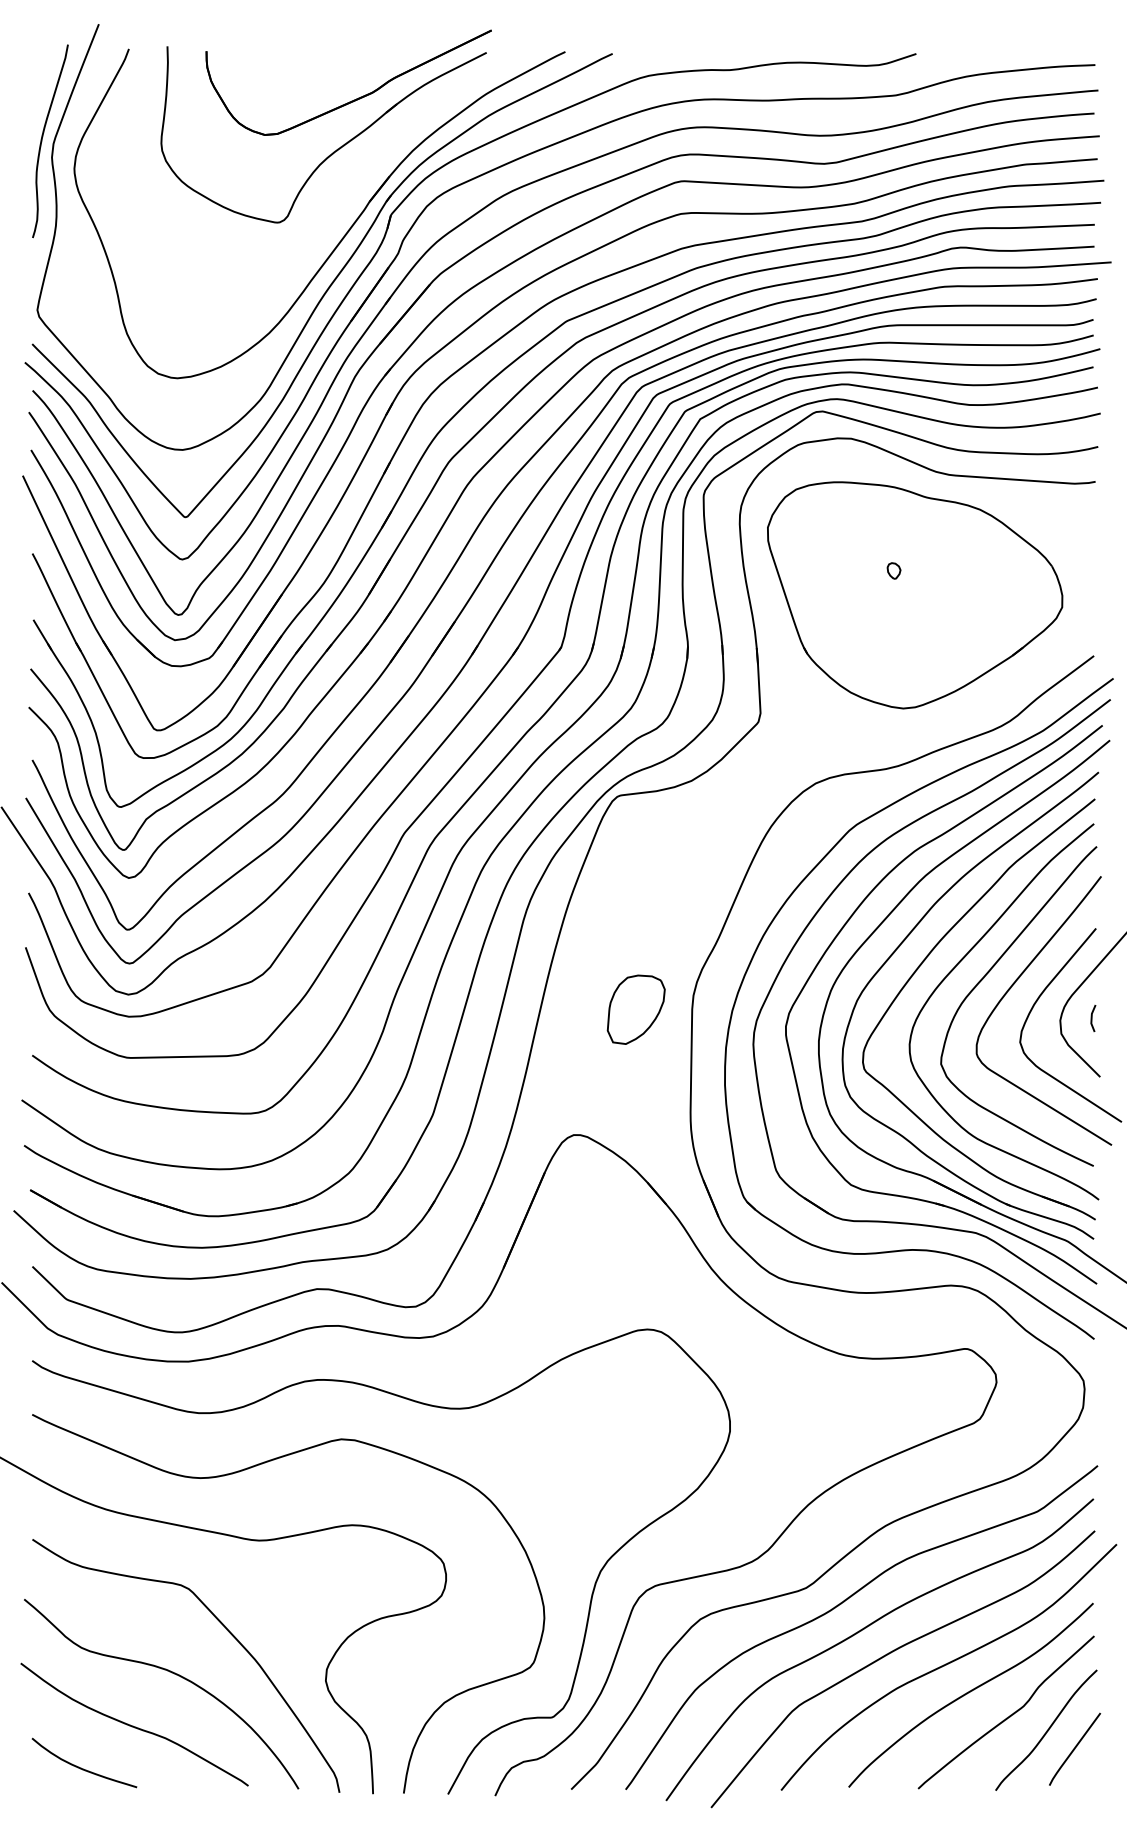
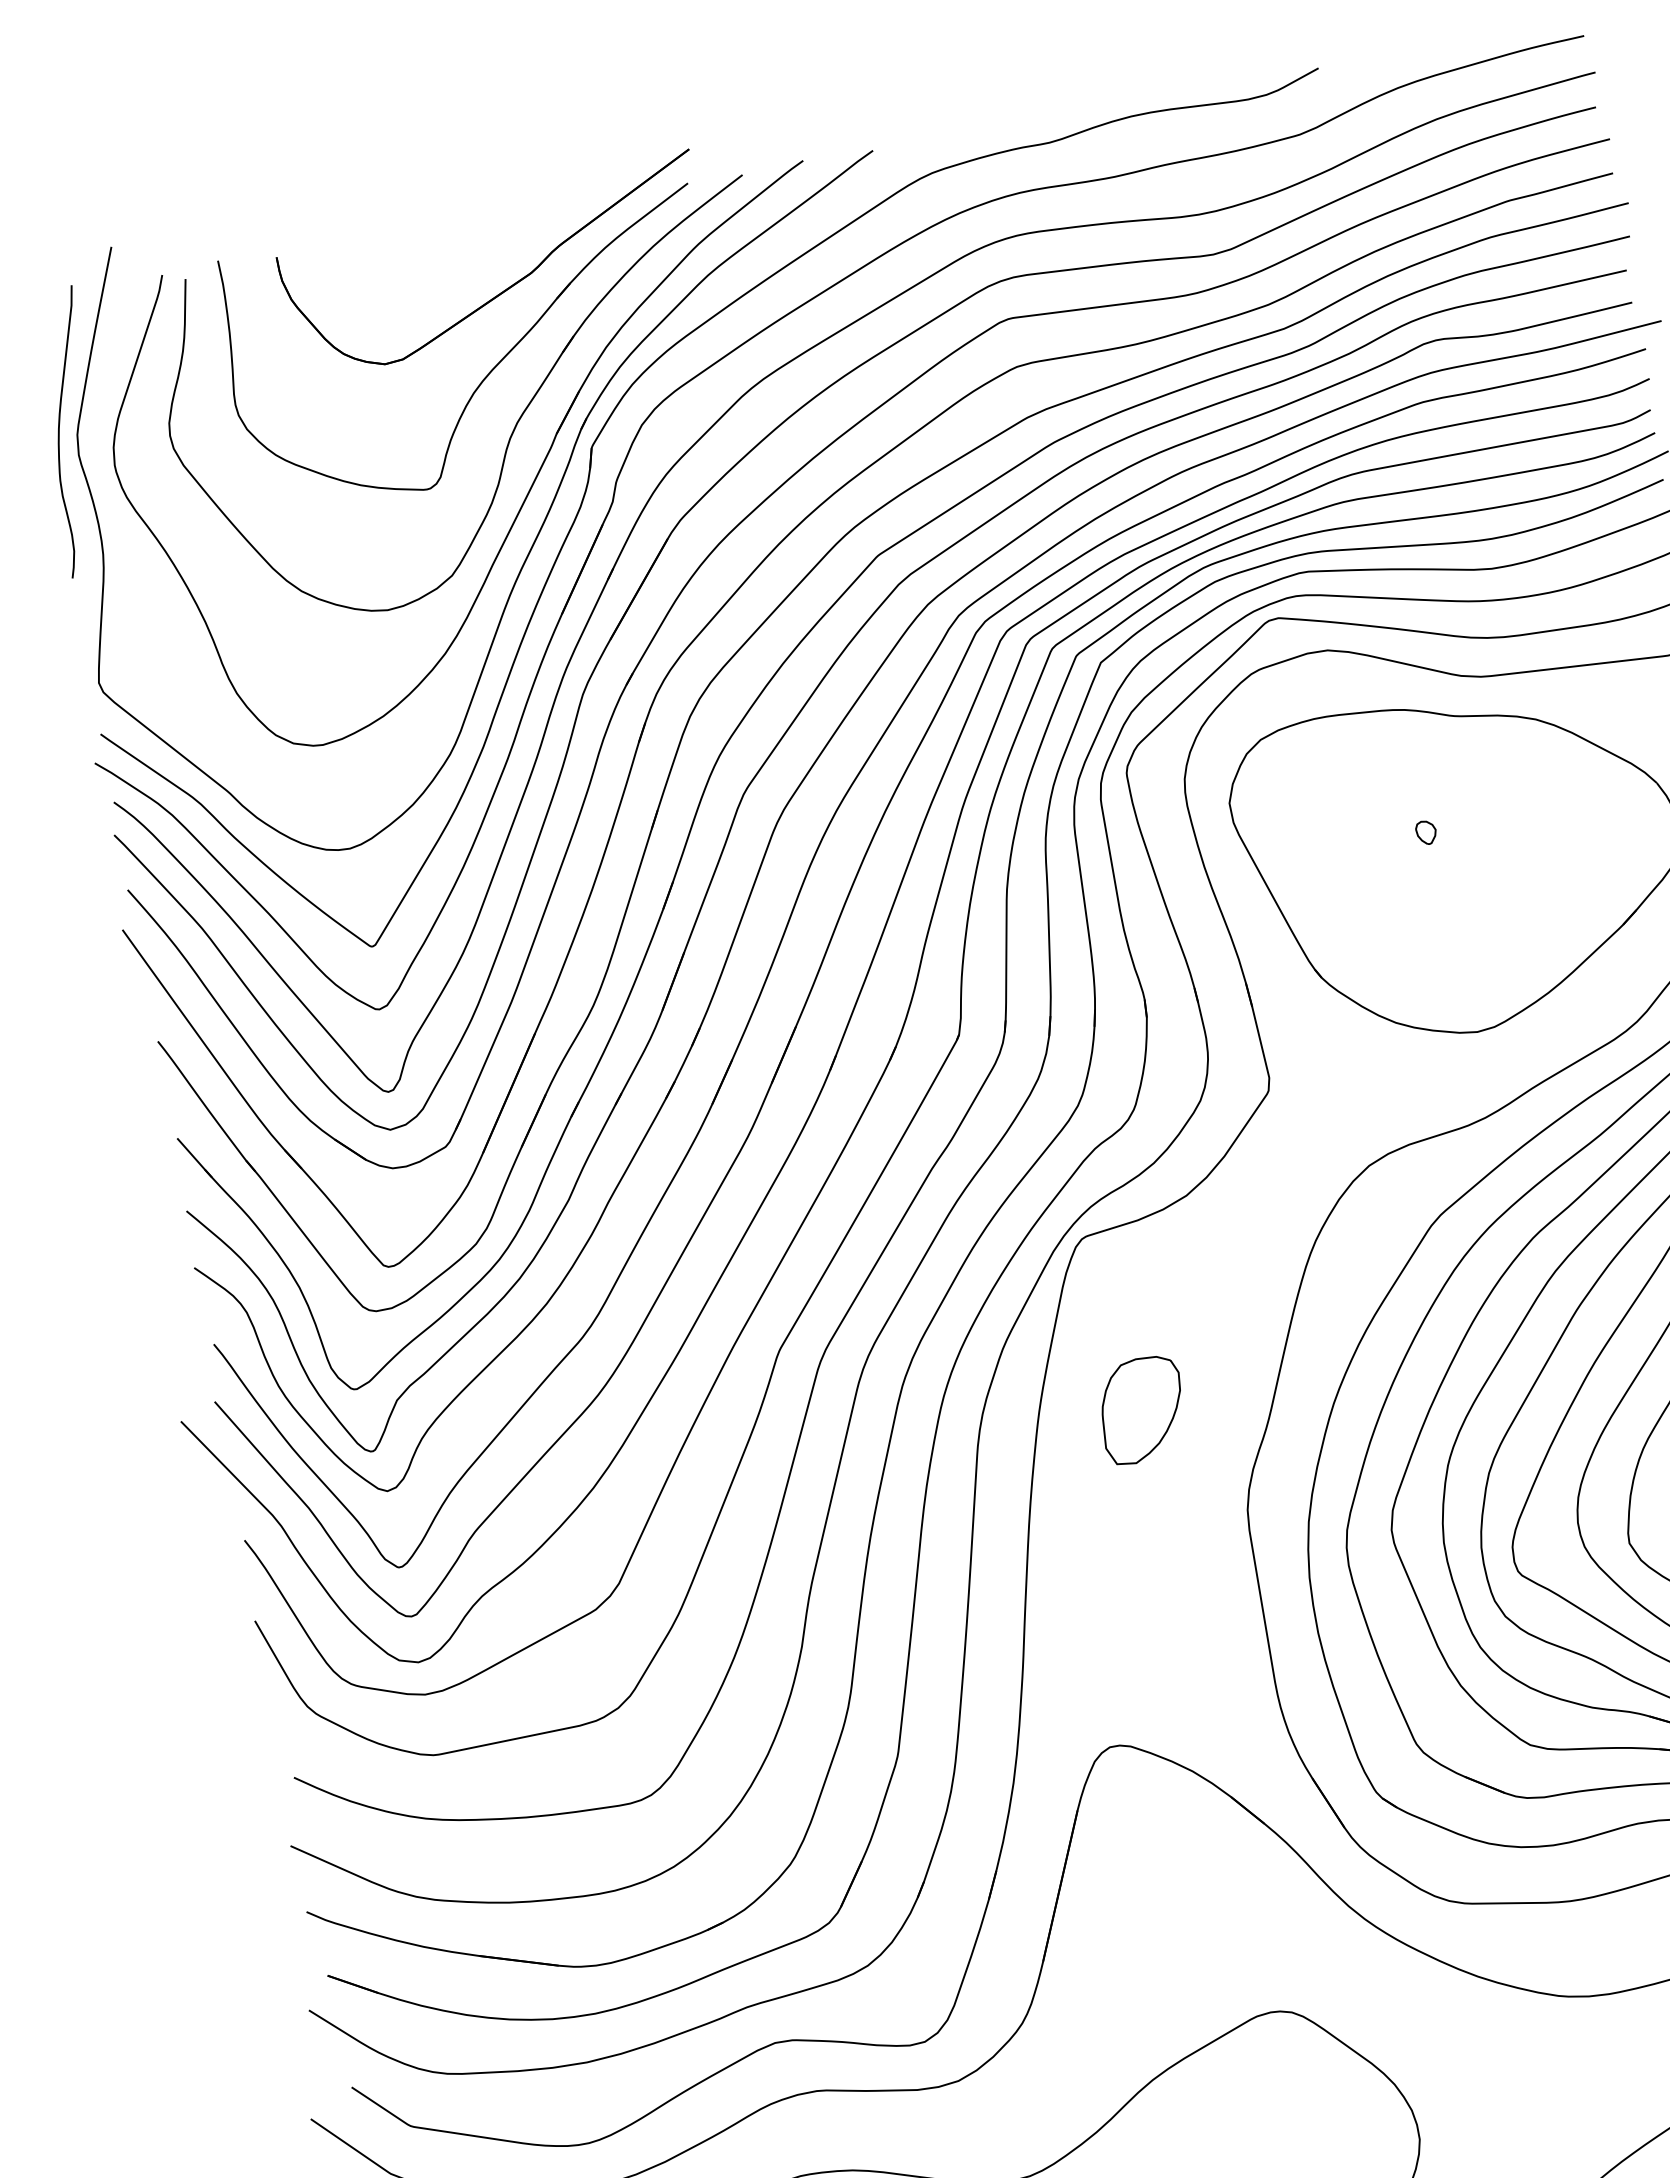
part: (341, 192) -> (512, 427), added
part: (635, 1009) -> (1141, 1409), moved

